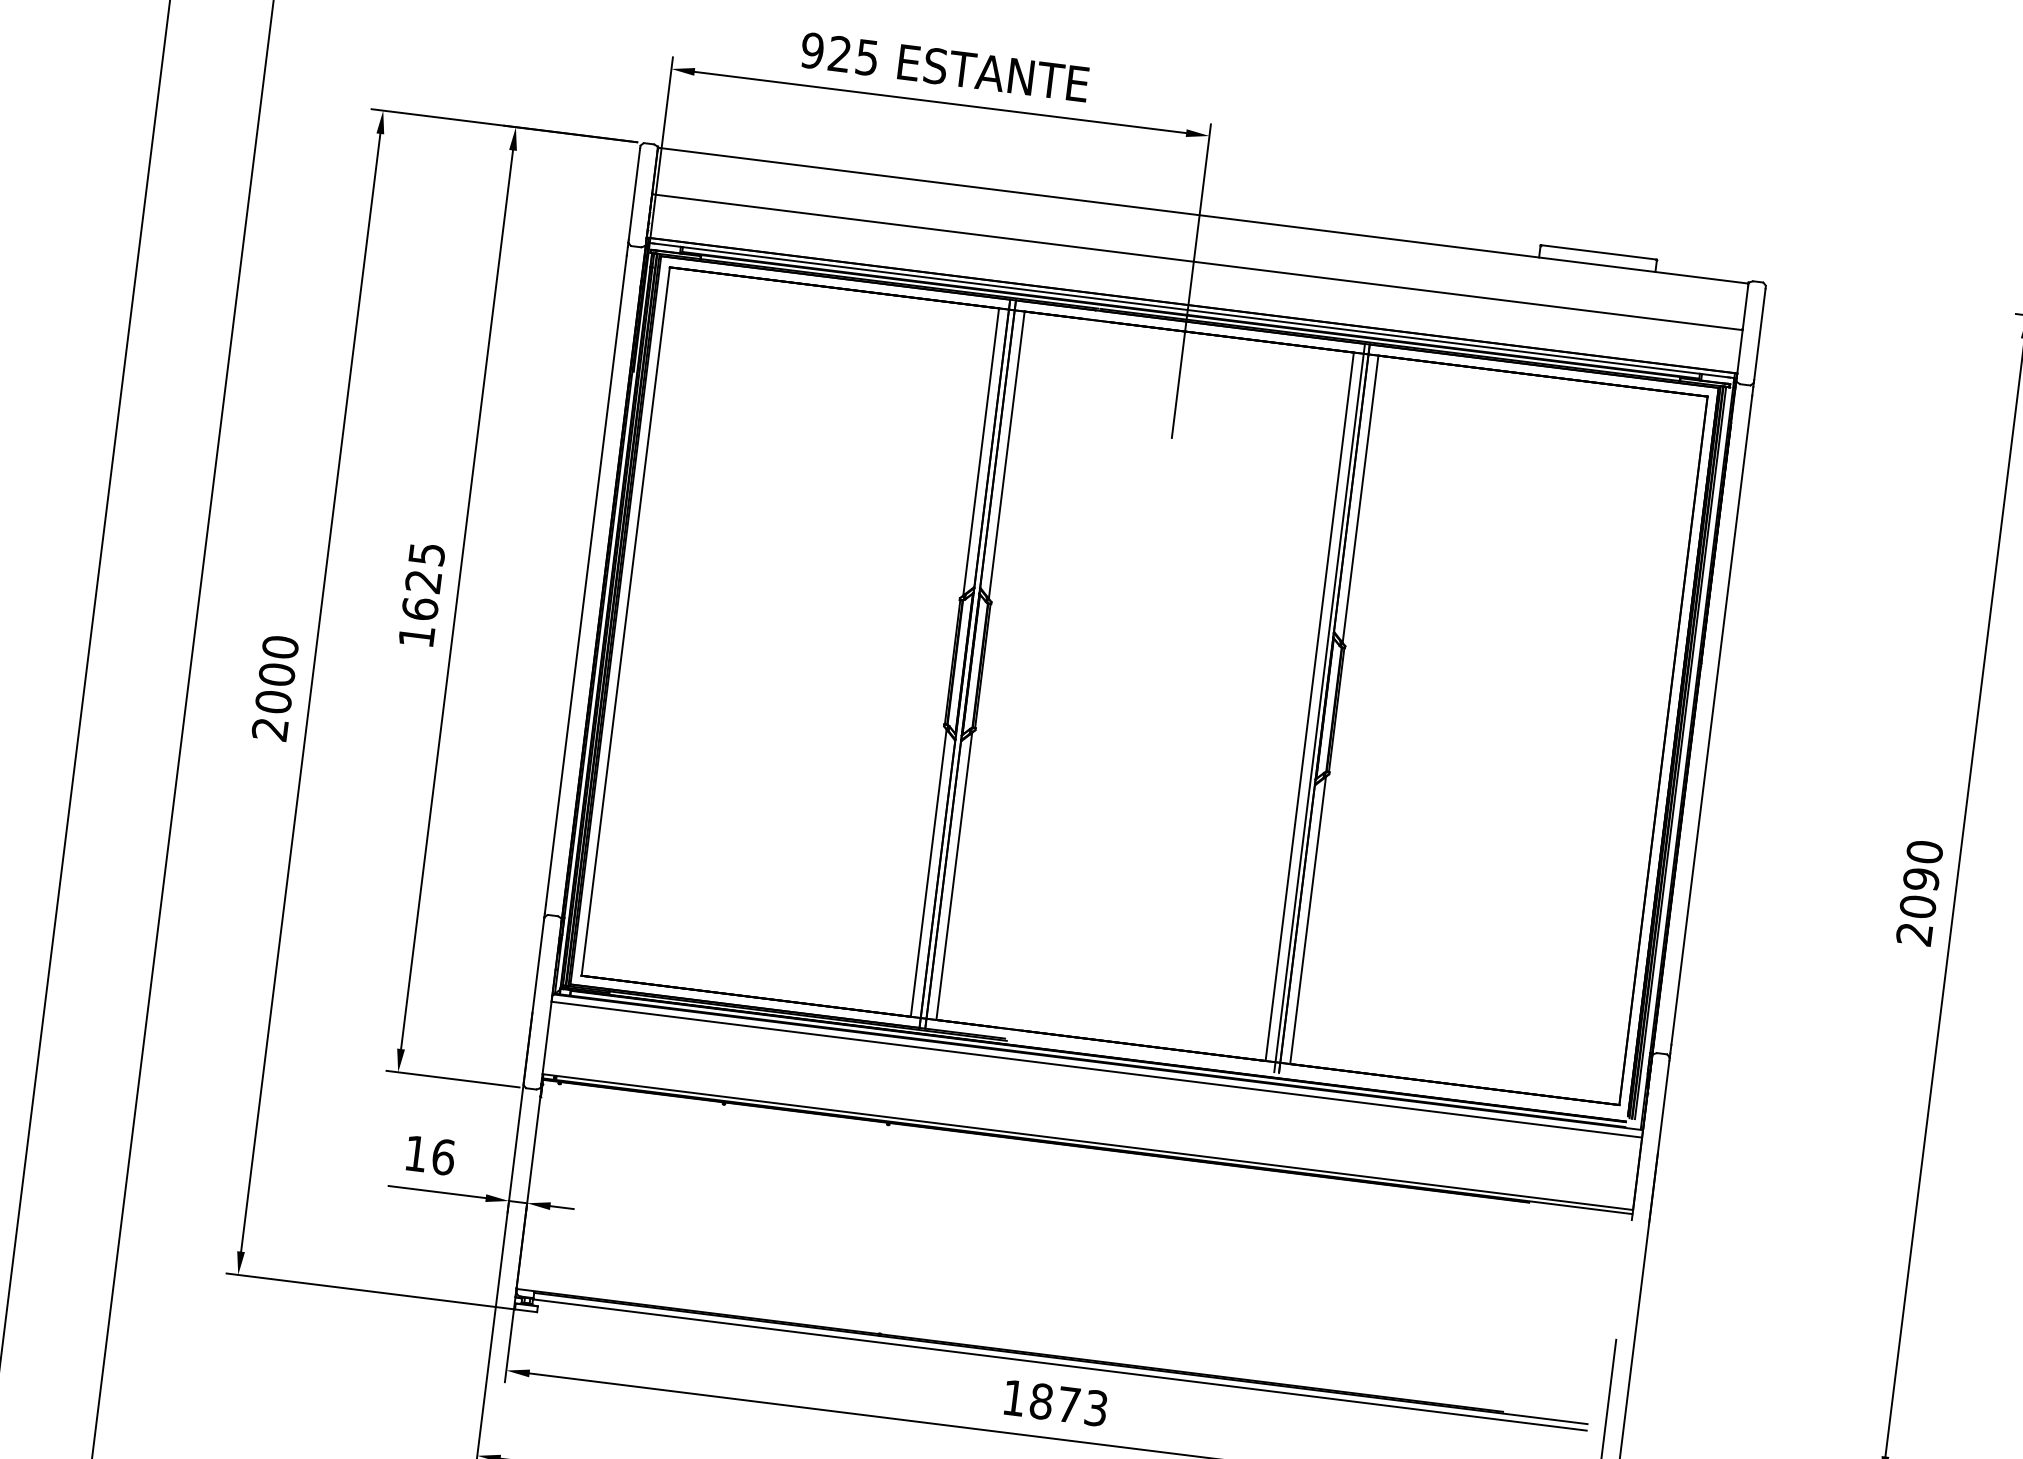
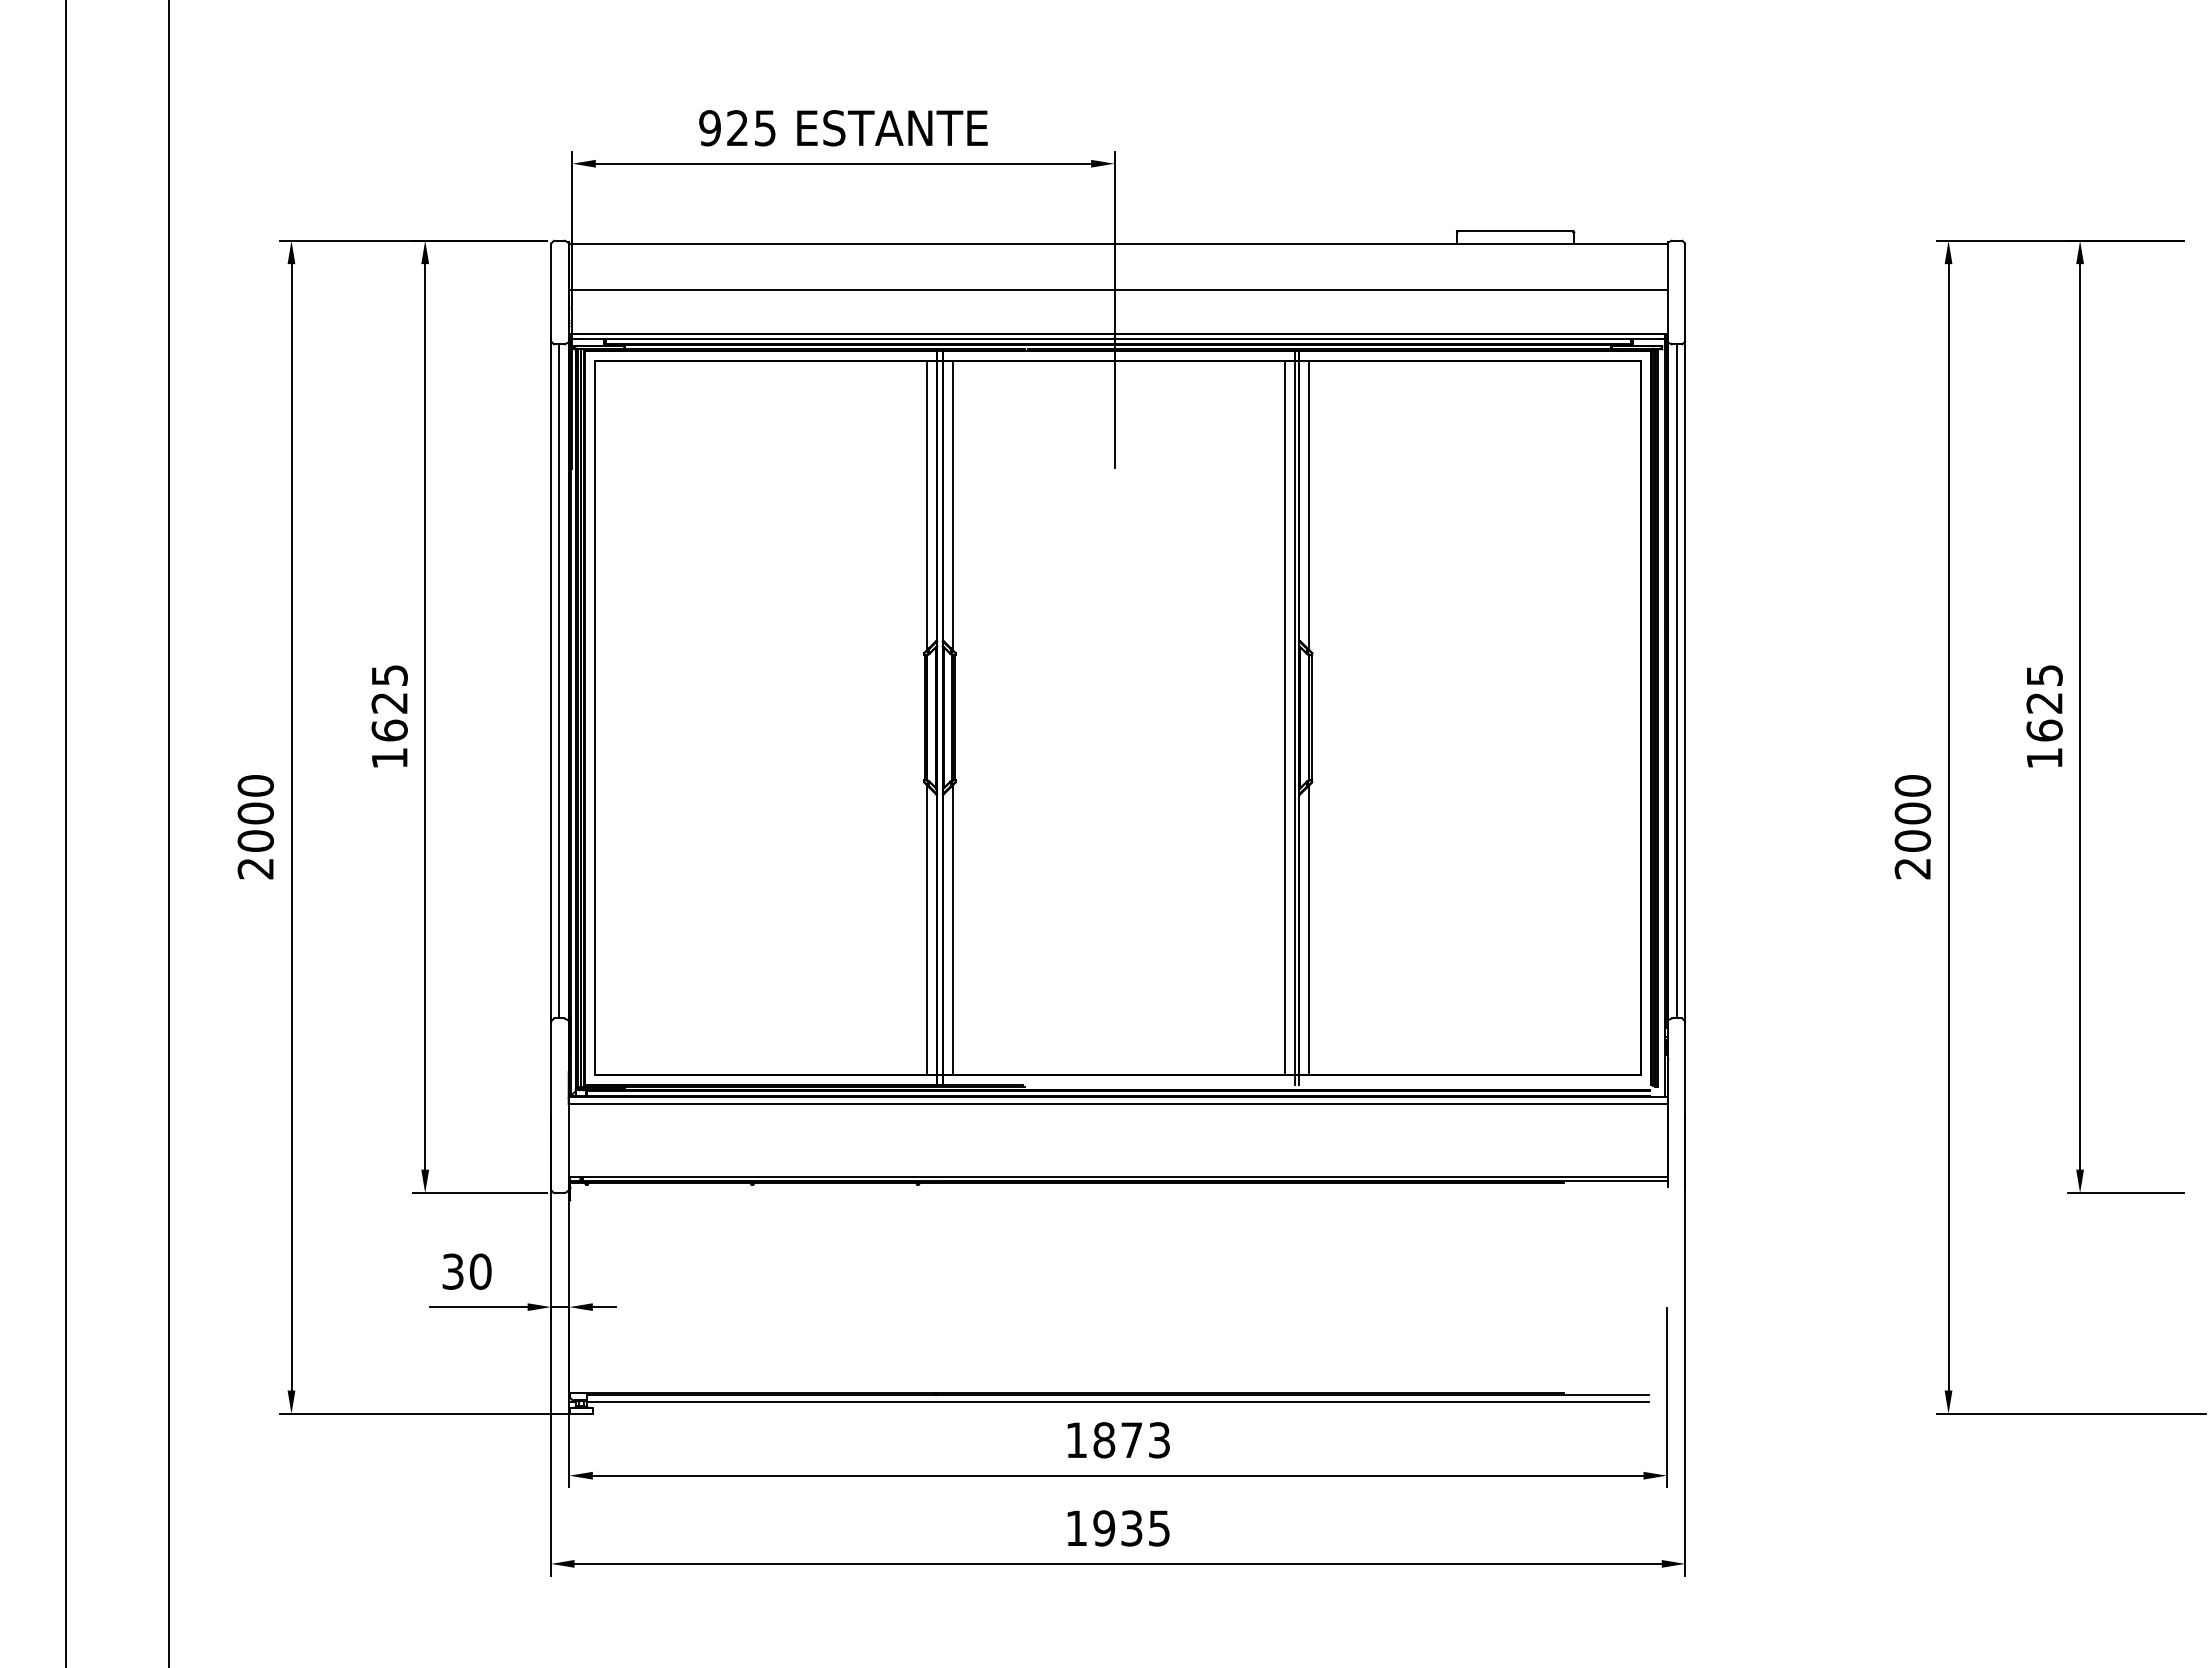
line: (594, 581) -> (559, 681), added
line: (1704, 719) -> (1677, 681), added
text: (1921, 879) -> (1912, 813), 2090 -> 2000
text: (429, 1155) -> (466, 1271), 16 -> 30

